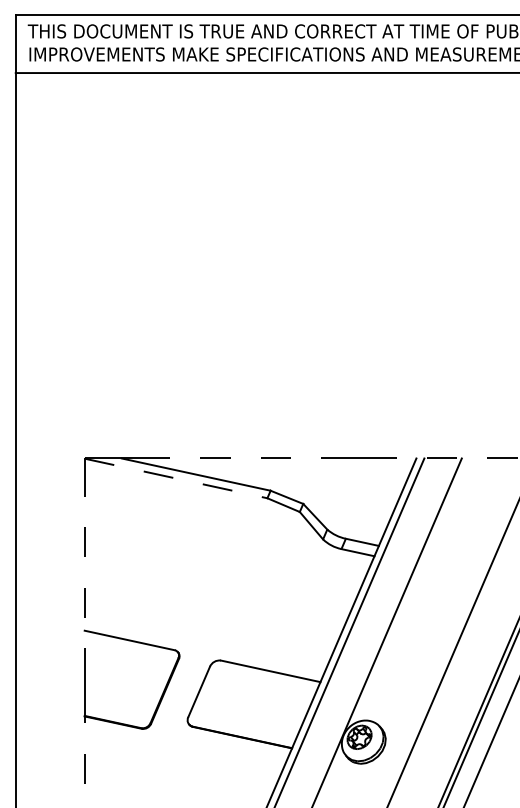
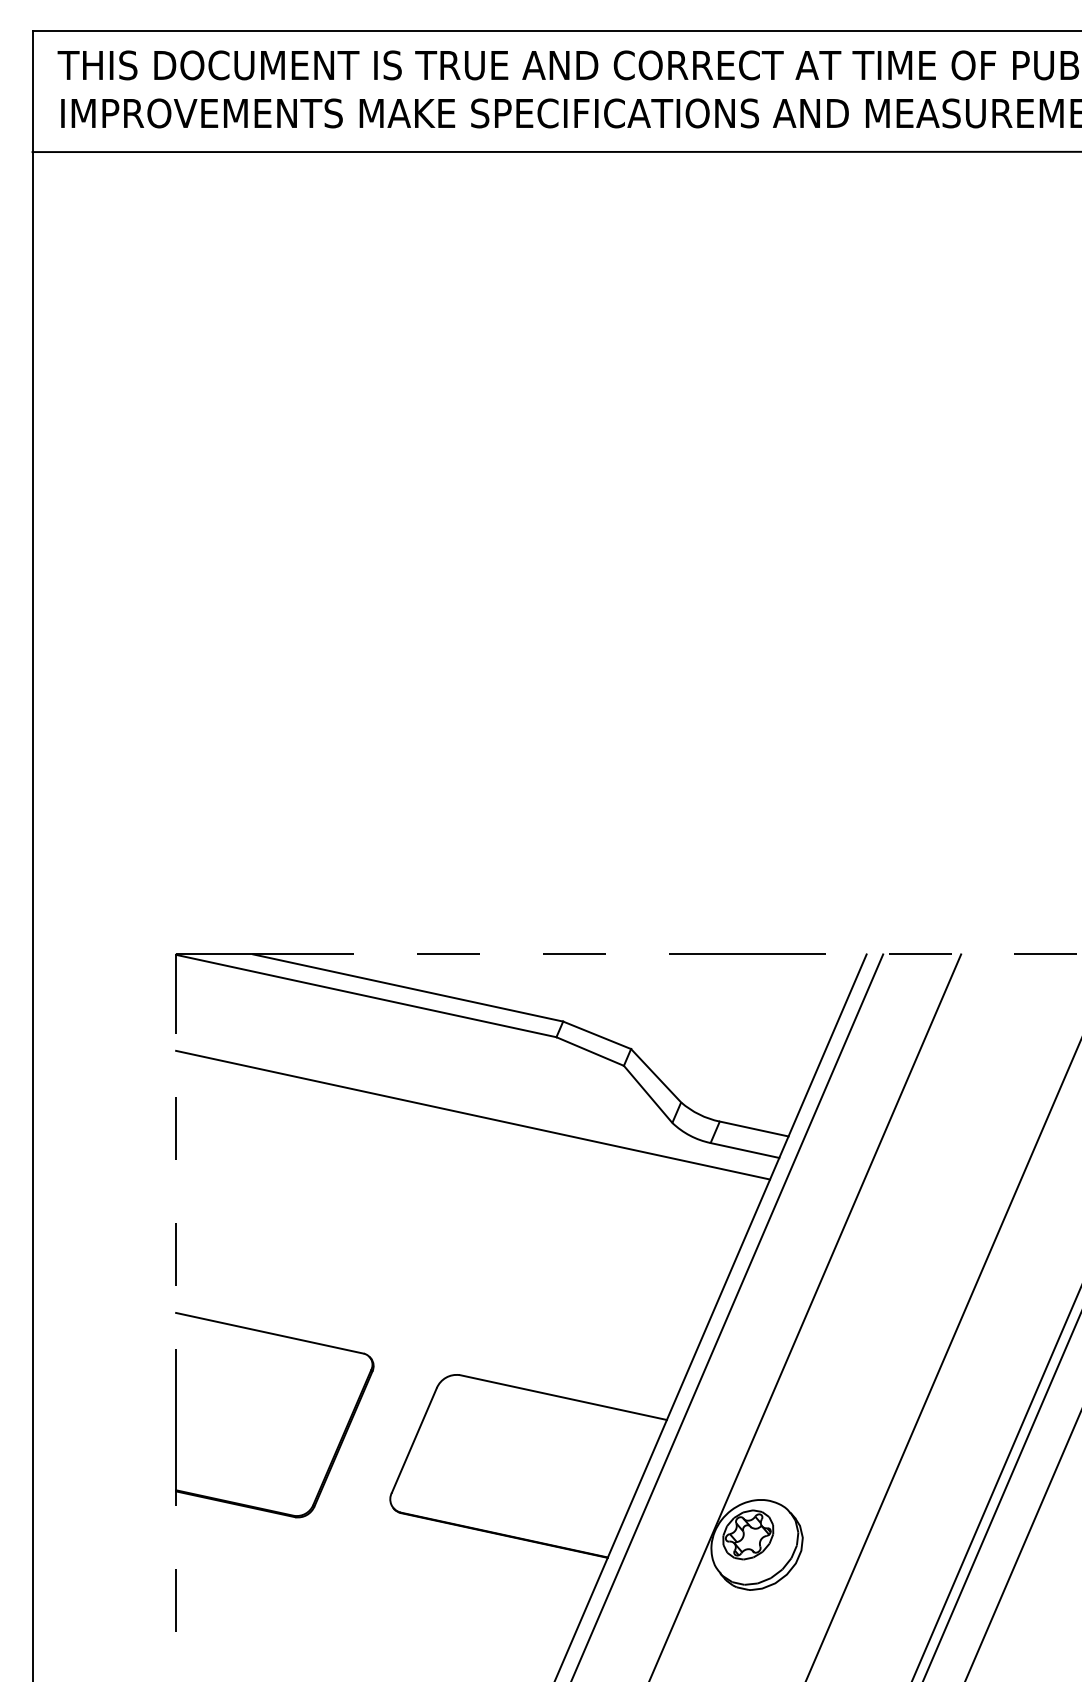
line: (176, 478) -> (367, 996), dashed -> solid
line: (227, 535) -> (473, 1114), added

